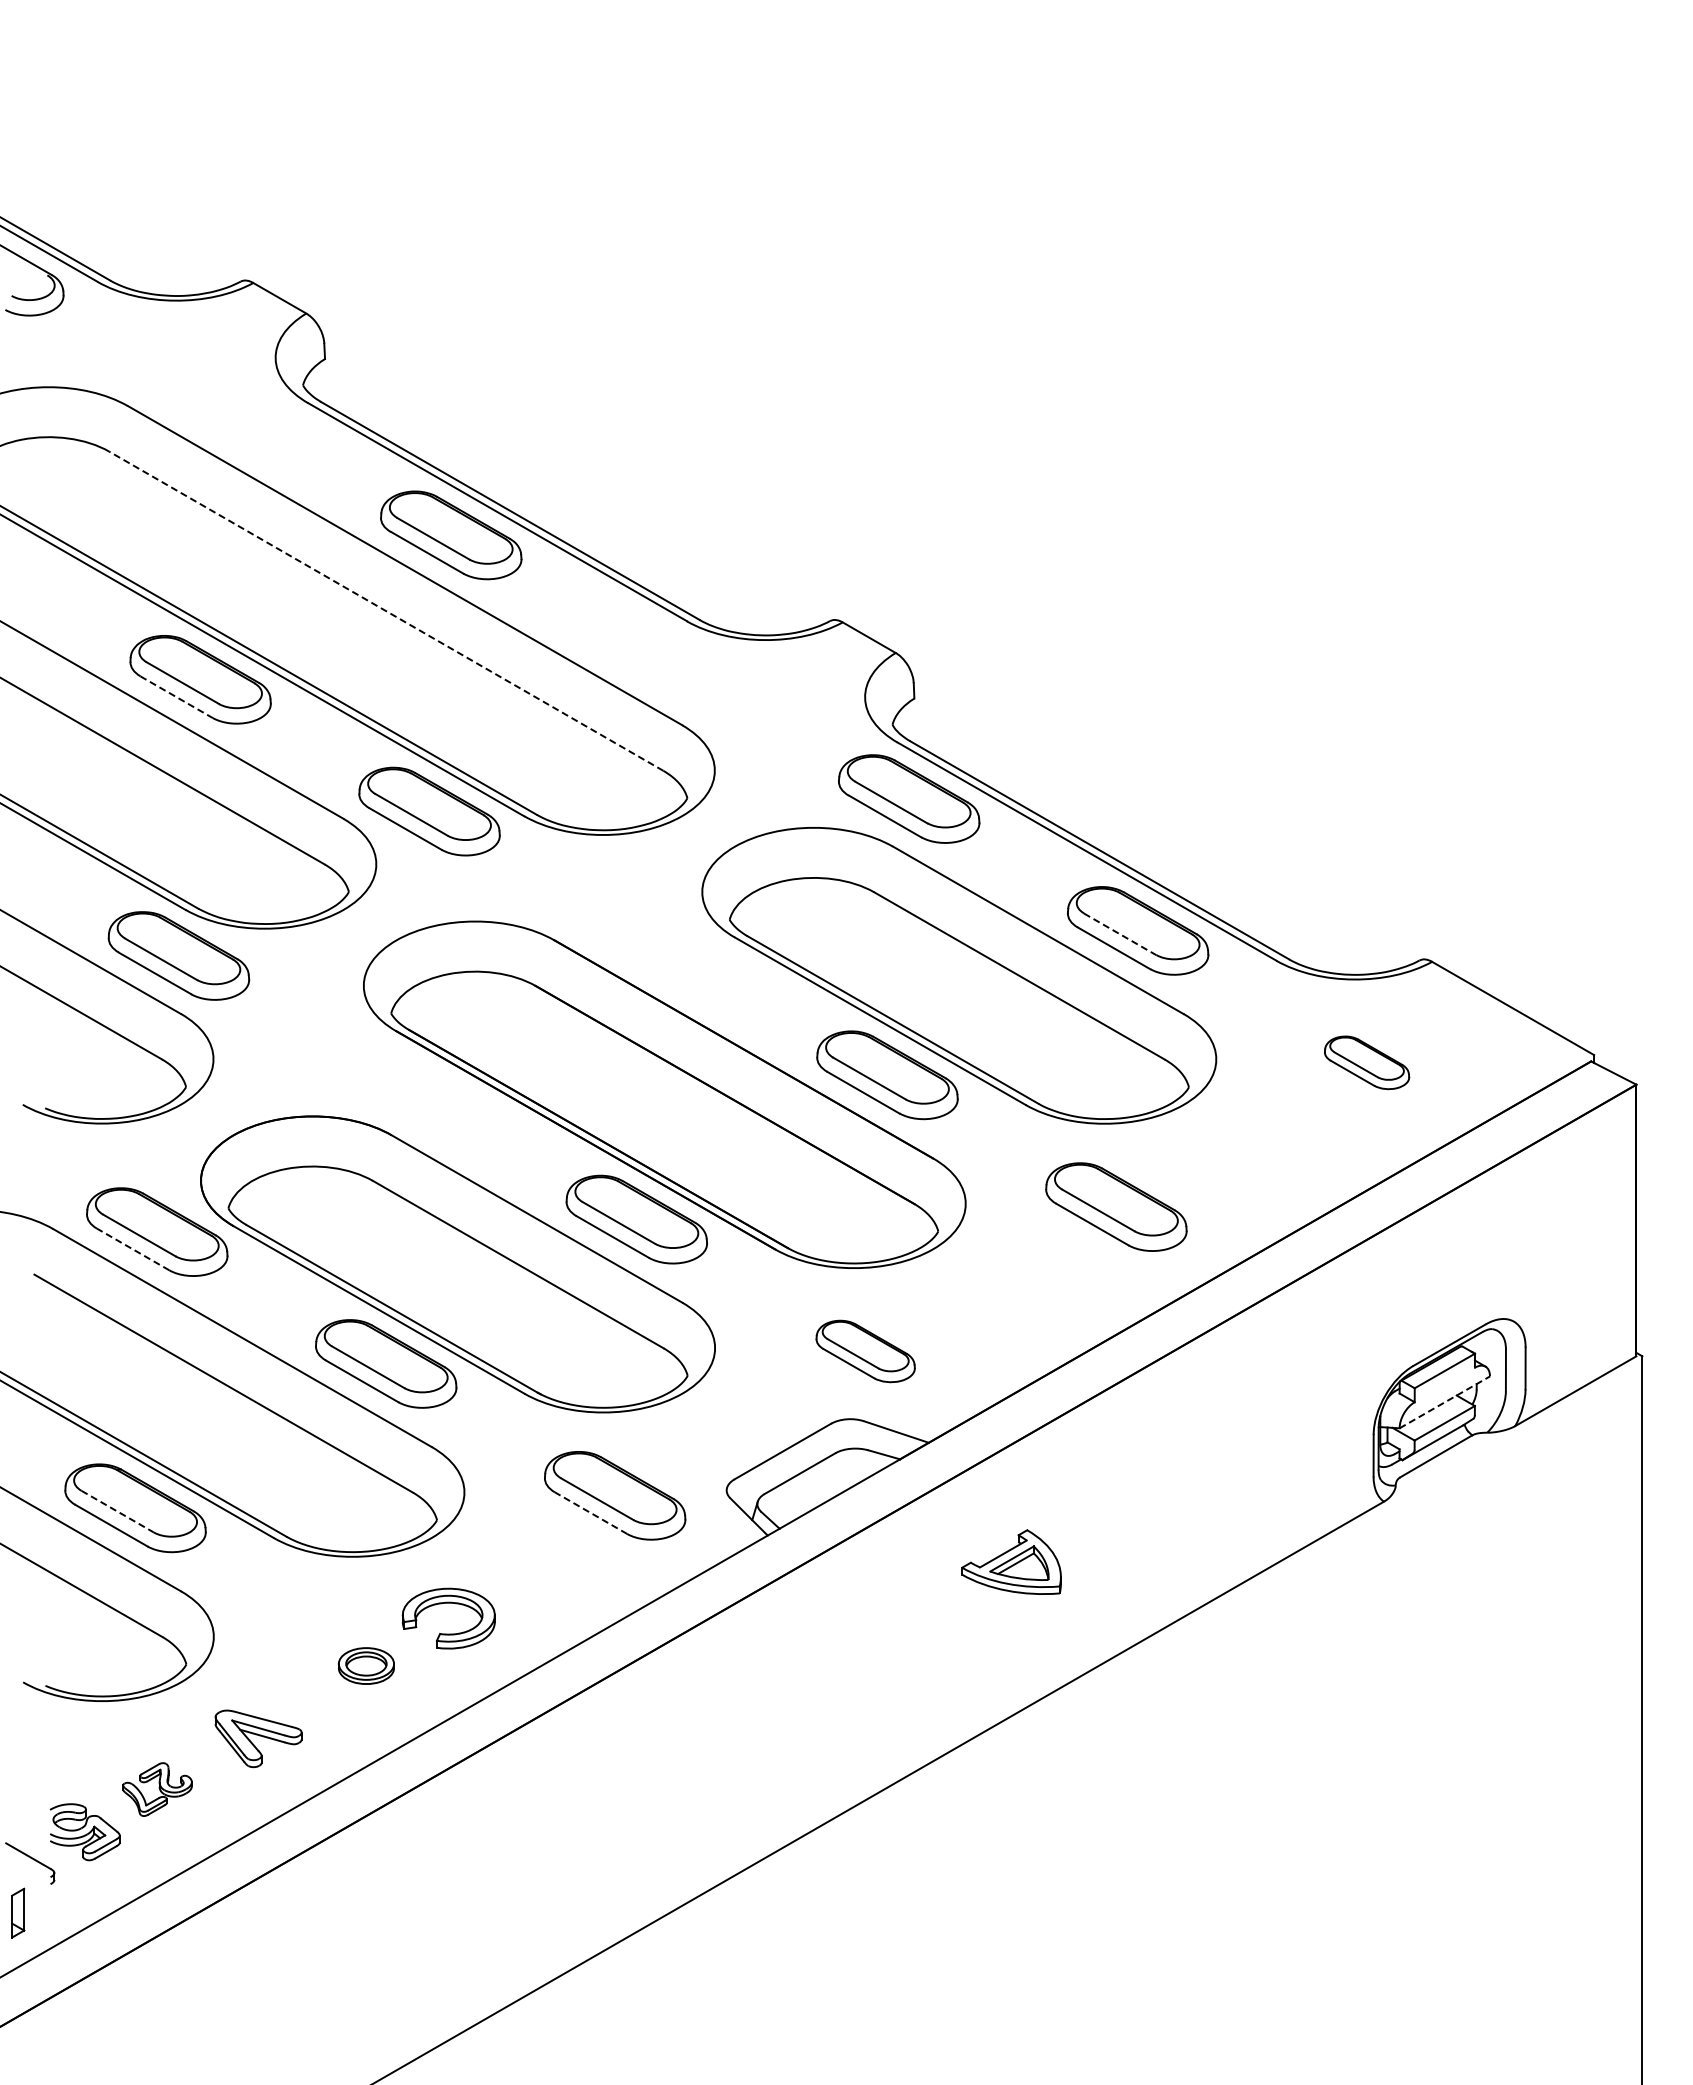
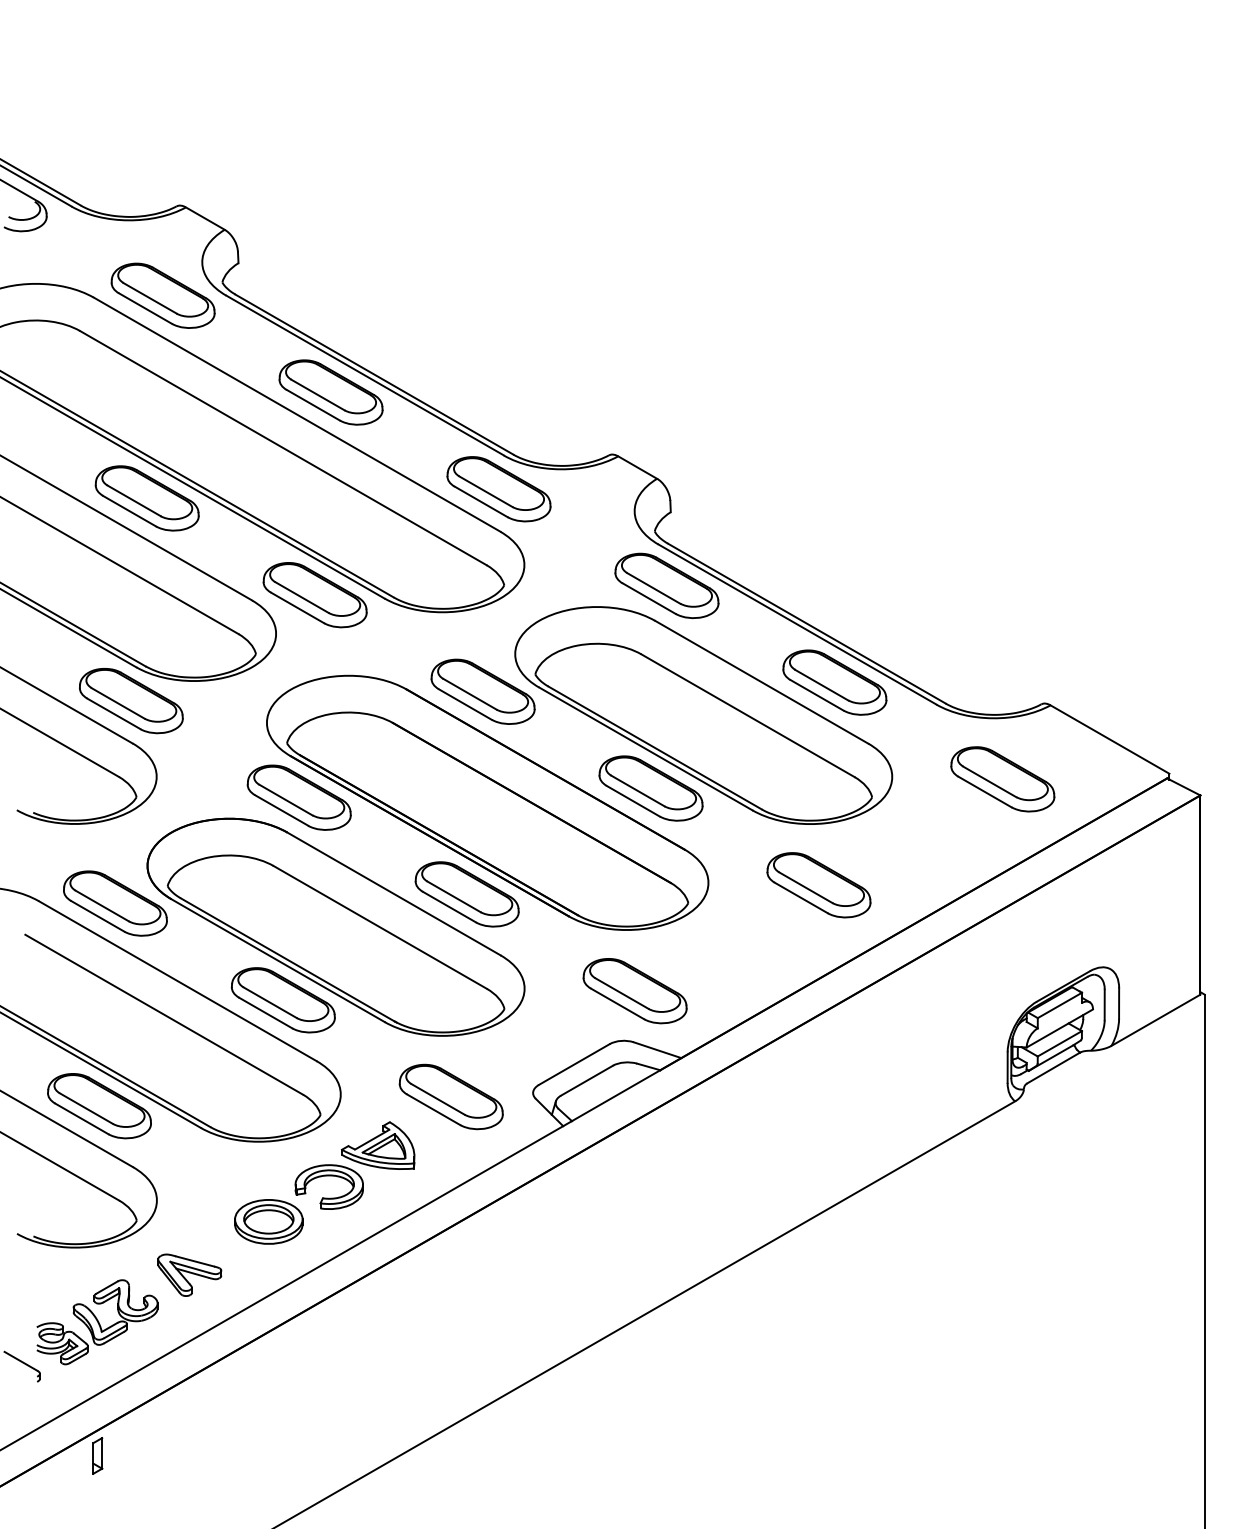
part: (222, 403) -> (163, 295), added
line: (386, 611) -> (283, 448), dashed -> solid
part: (680, 666) -> (499, 488), added
line: (176, 697) -> (129, 511), dashed -> solid
line: (1120, 934) -> (821, 685), dashed -> solid
part: (658, 943) -> (483, 691), added
part: (1366, 1062) -> (1002, 779), size x1.67
part: (407, 1087) -> (298, 797), added
line: (133, 1249) -> (98, 916), dashed -> solid
part: (865, 1351) -> (634, 991), size x1.43
line: (1445, 1402) -> (1060, 1028), dashed -> solid
line: (117, 1511) -> (86, 1108), dashed -> solid
line: (591, 1513) -> (433, 1109), dashed -> solid
part: (1011, 1561) -> (378, 1145), moved
part: (366, 1665) -> (268, 1221), size x1.67
part: (157, 1789) -> (115, 1312), size x1.67
part: (18, 1912) -> (98, 1455), moved

